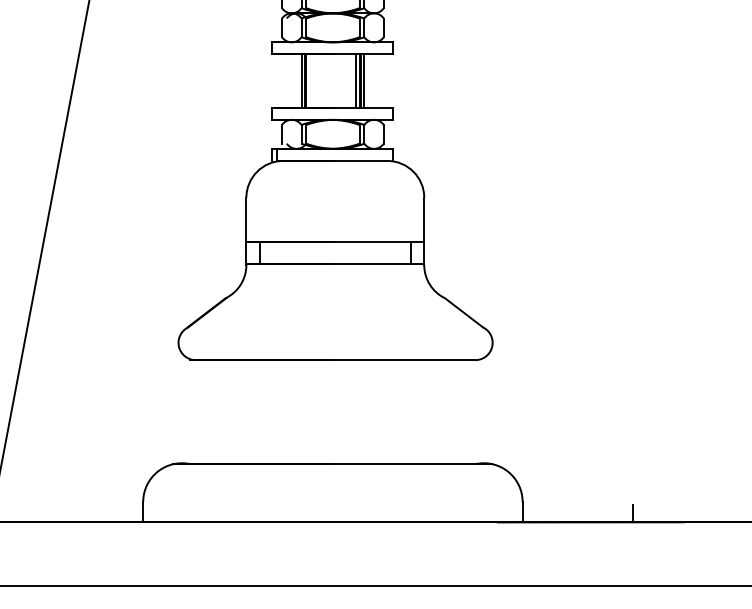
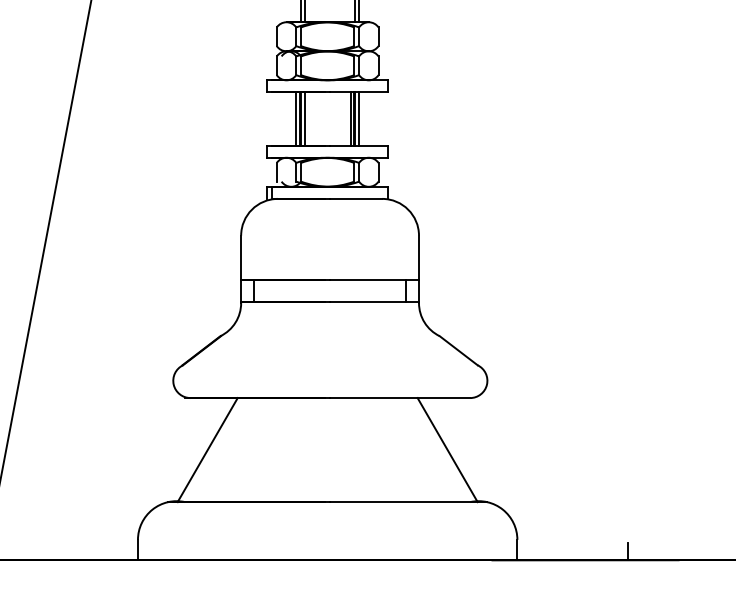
line: (309, 80) -> (304, 118), added
line: (212, 412) -> (207, 450), added
line: (452, 412) -> (447, 450), added

